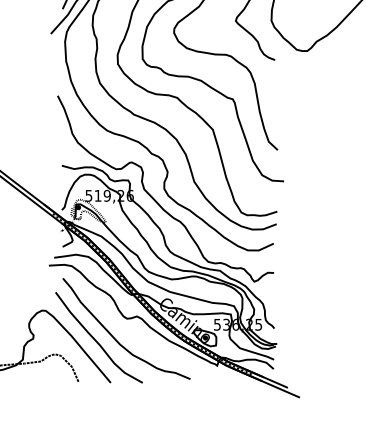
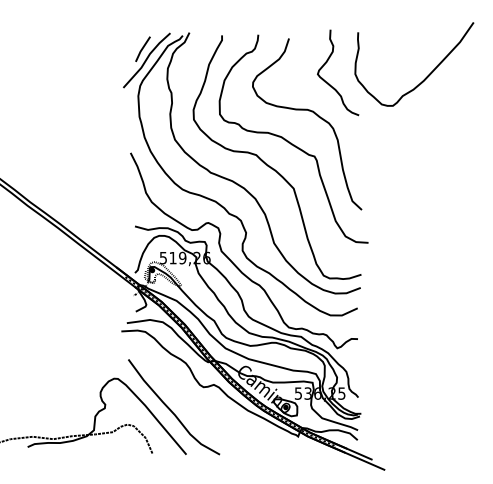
curve: (115, 338) -> (191, 407), removed

